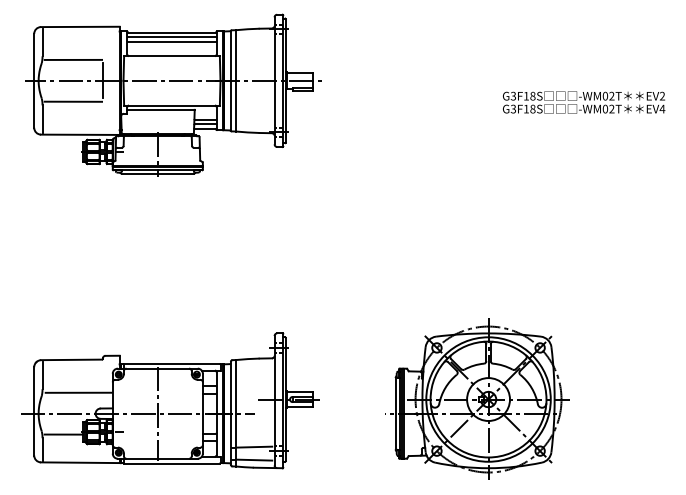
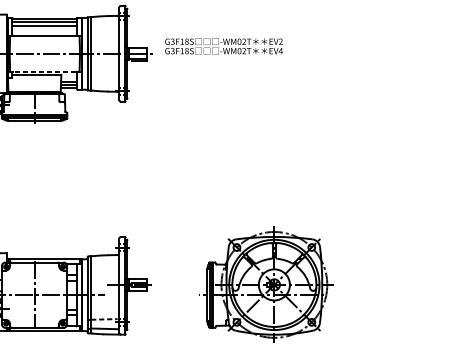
text: (584, 102) -> (224, 46), moved
line: (172, 105) -> (45, 71), solid -> dashed
line: (254, 447) -> (104, 319), solid -> dashed

